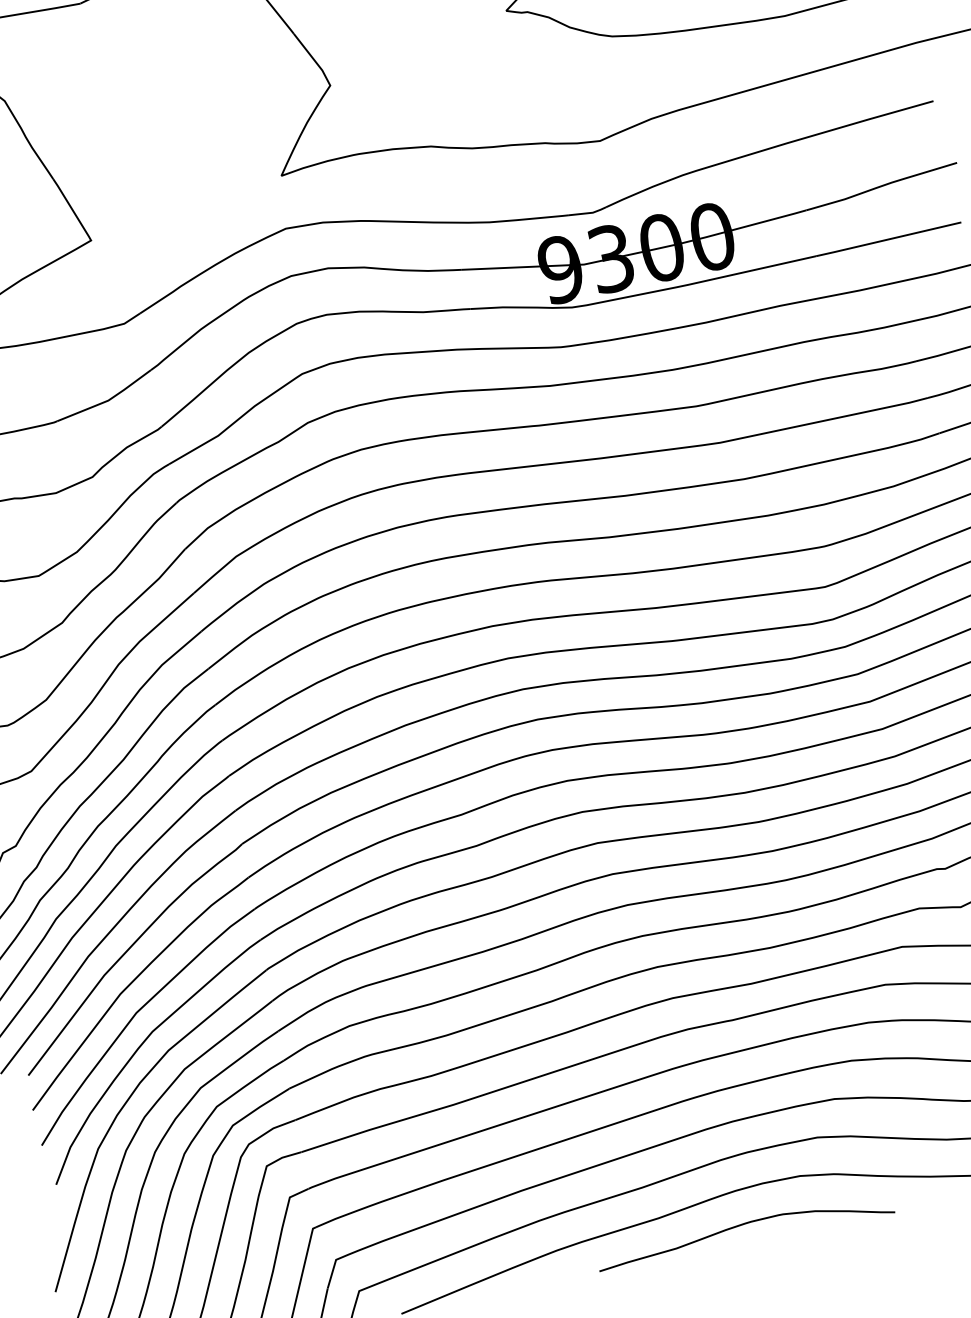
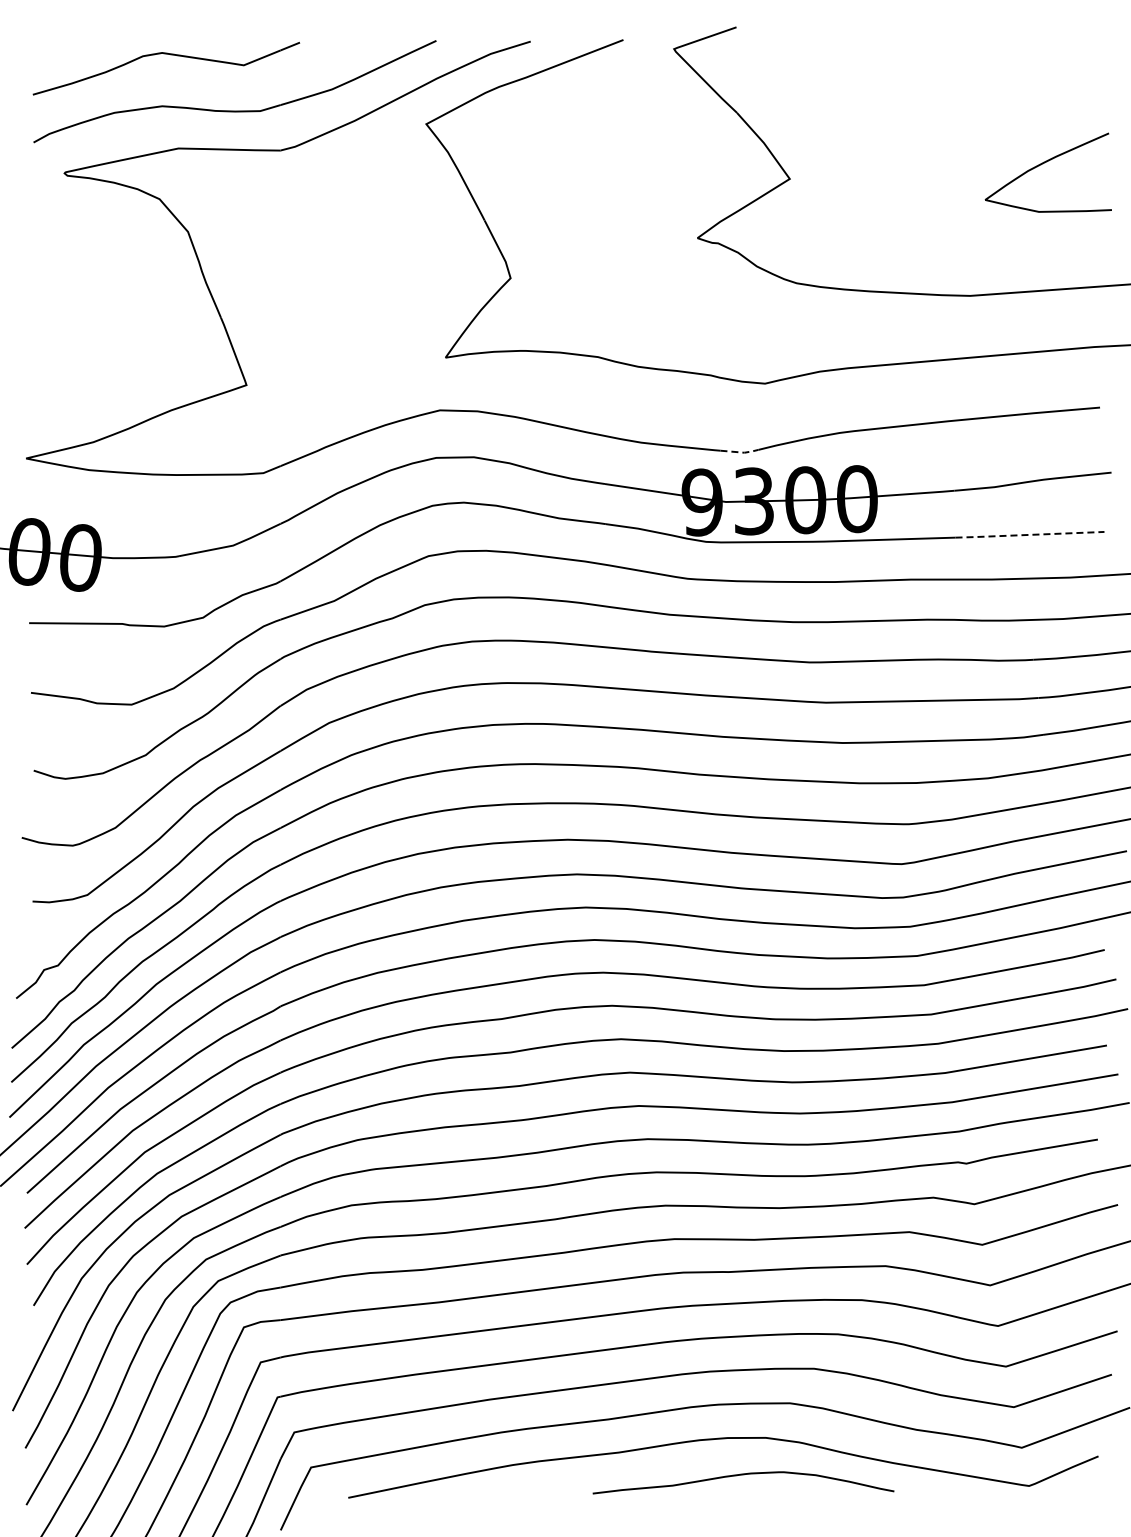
line: (588, 213) -> (740, 452), solid -> dashed
line: (888, 239) -> (1029, 534), solid -> dashed
curve: (744, 1225) -> (743, 1475), moved

